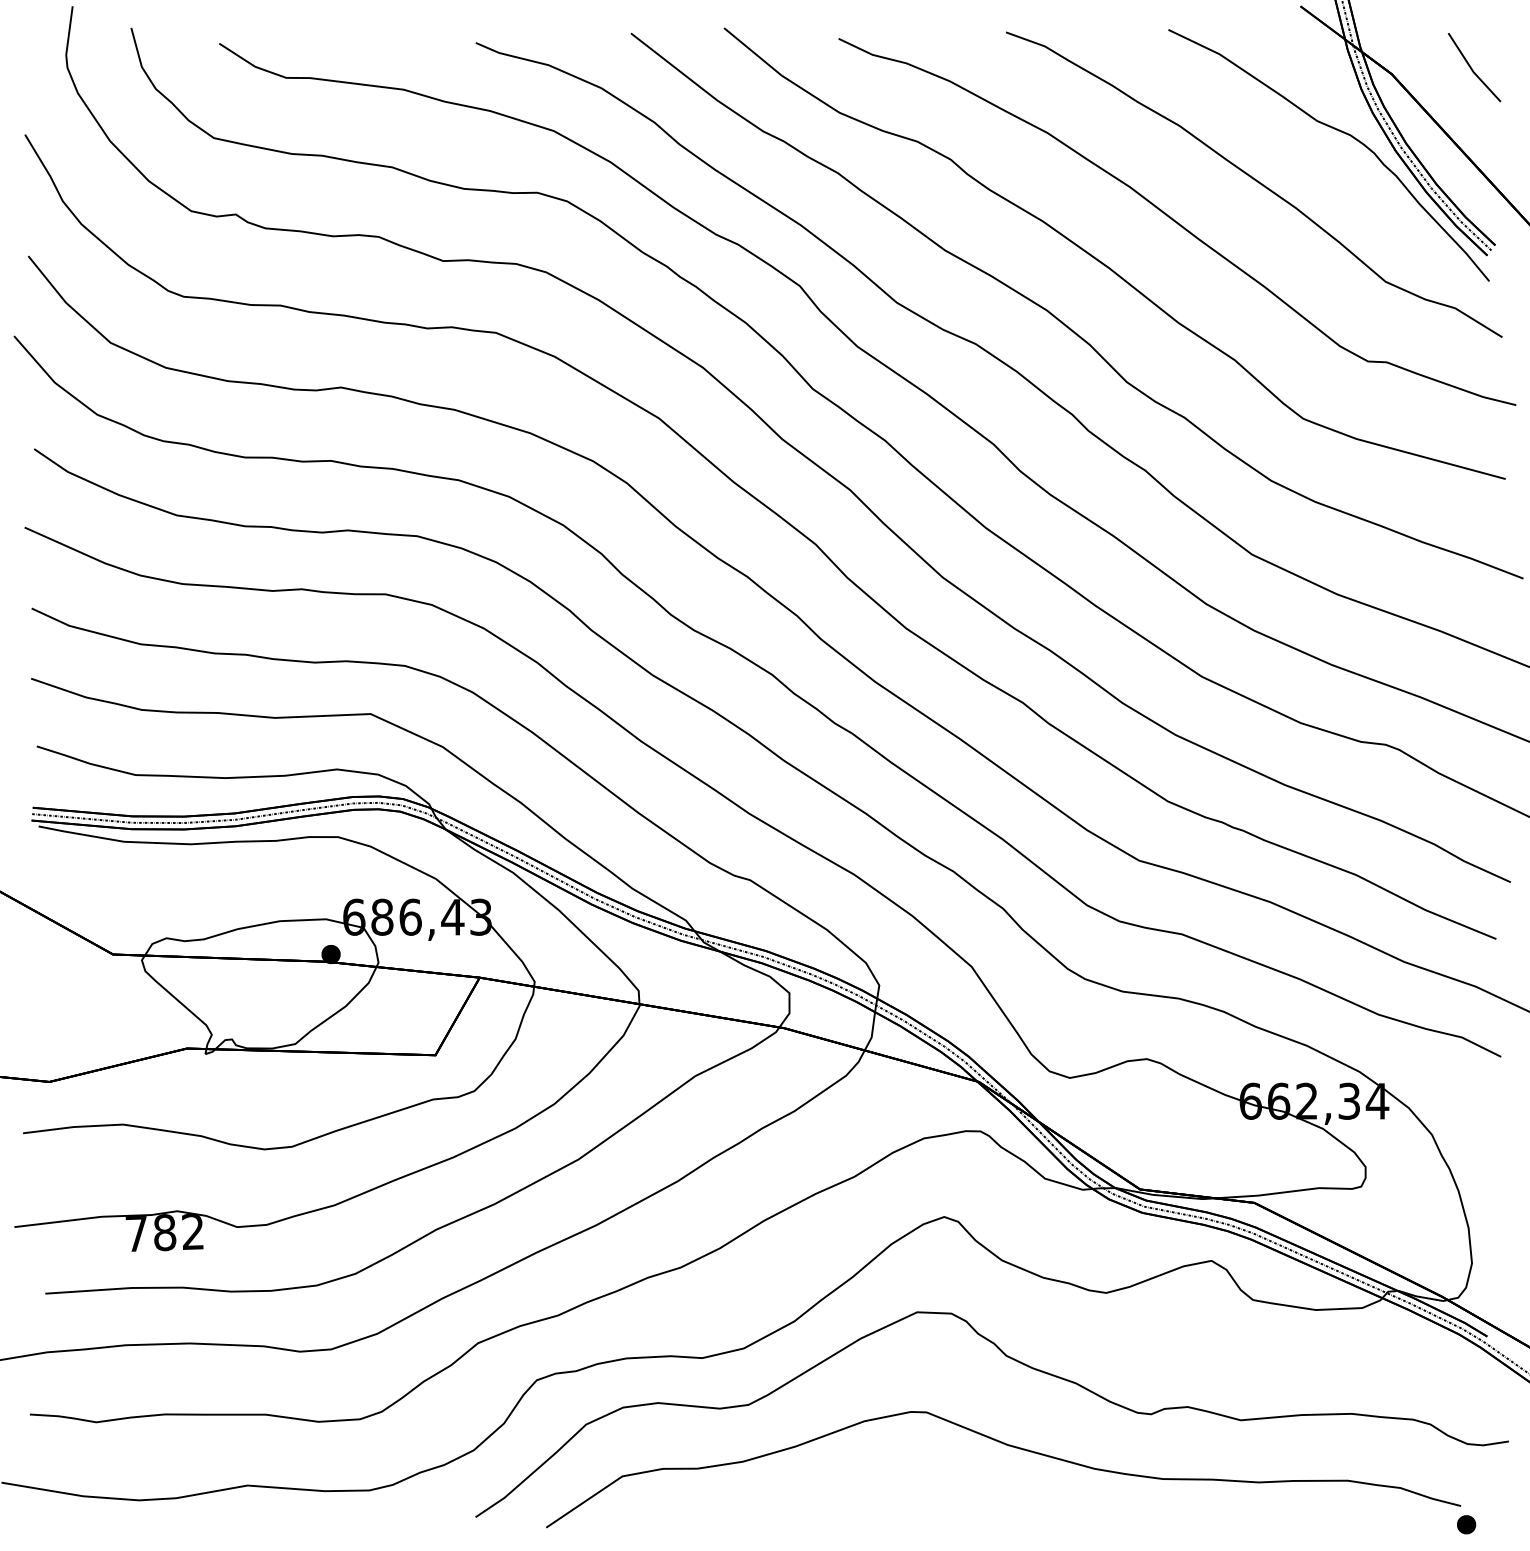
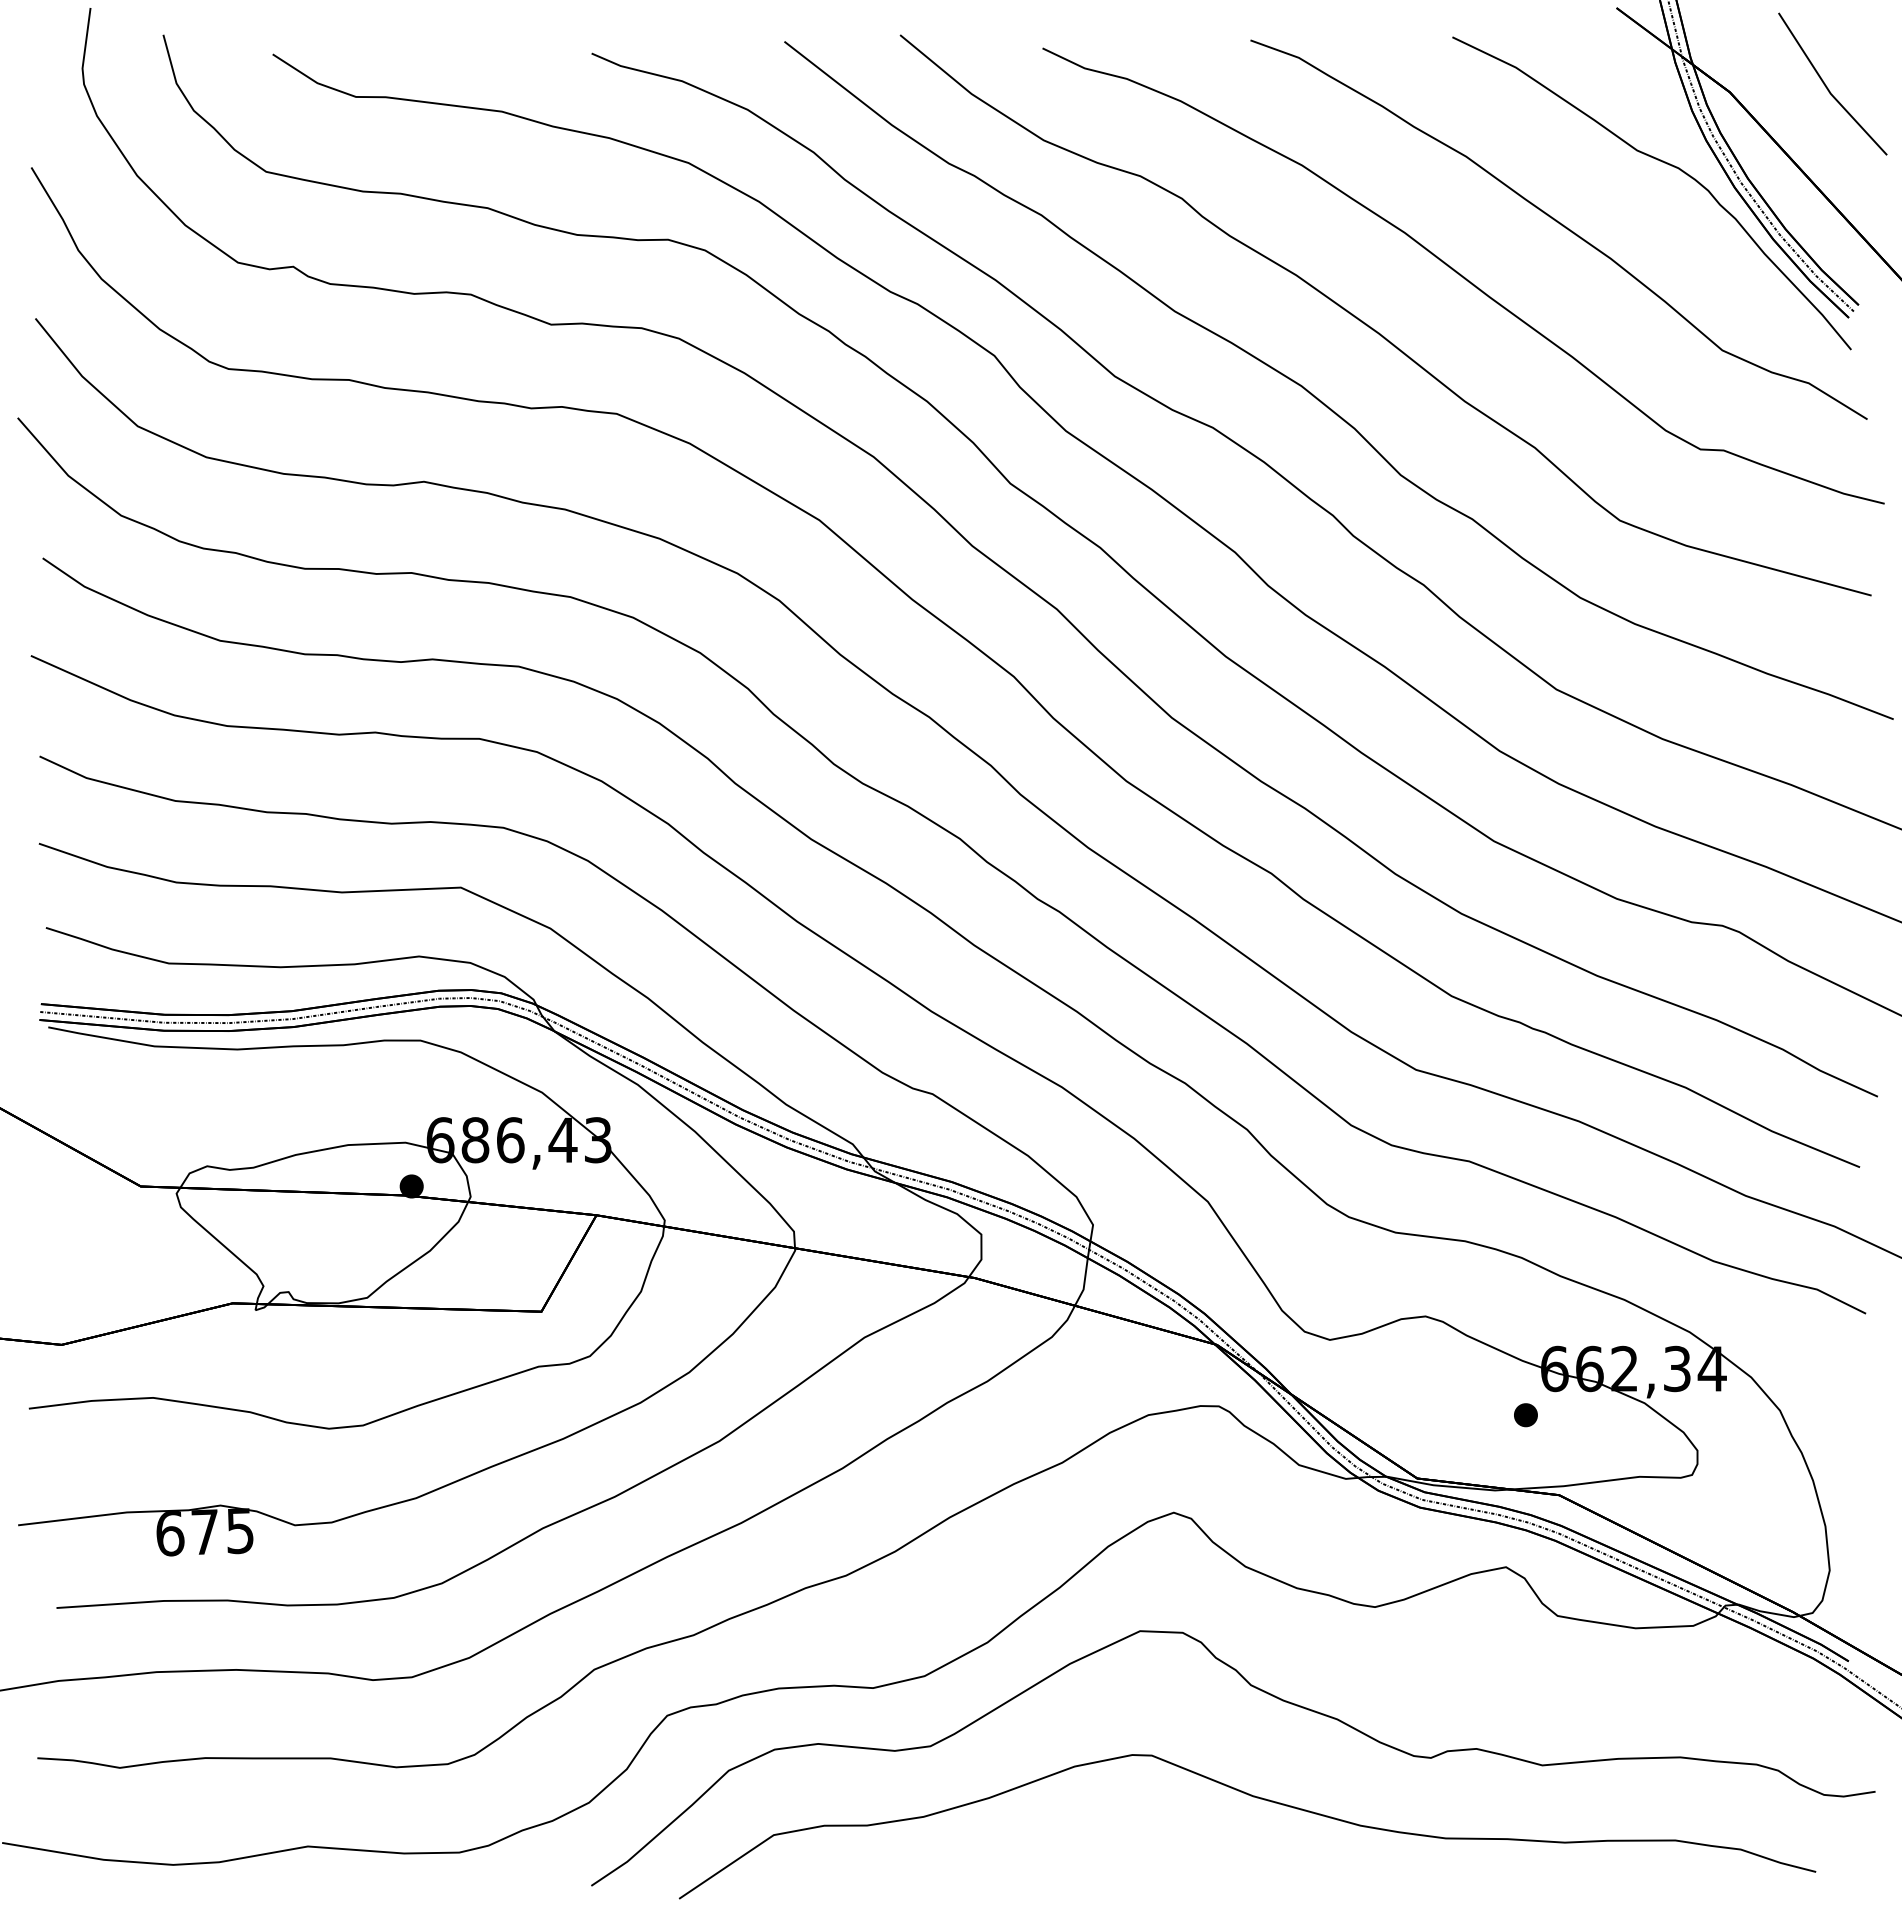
part: (1474, 67) -> (1832, 83), size x1.67
text: (164, 1232) -> (204, 1532), 782 -> 675
part: (1466, 1524) -> (1525, 1415), moved

